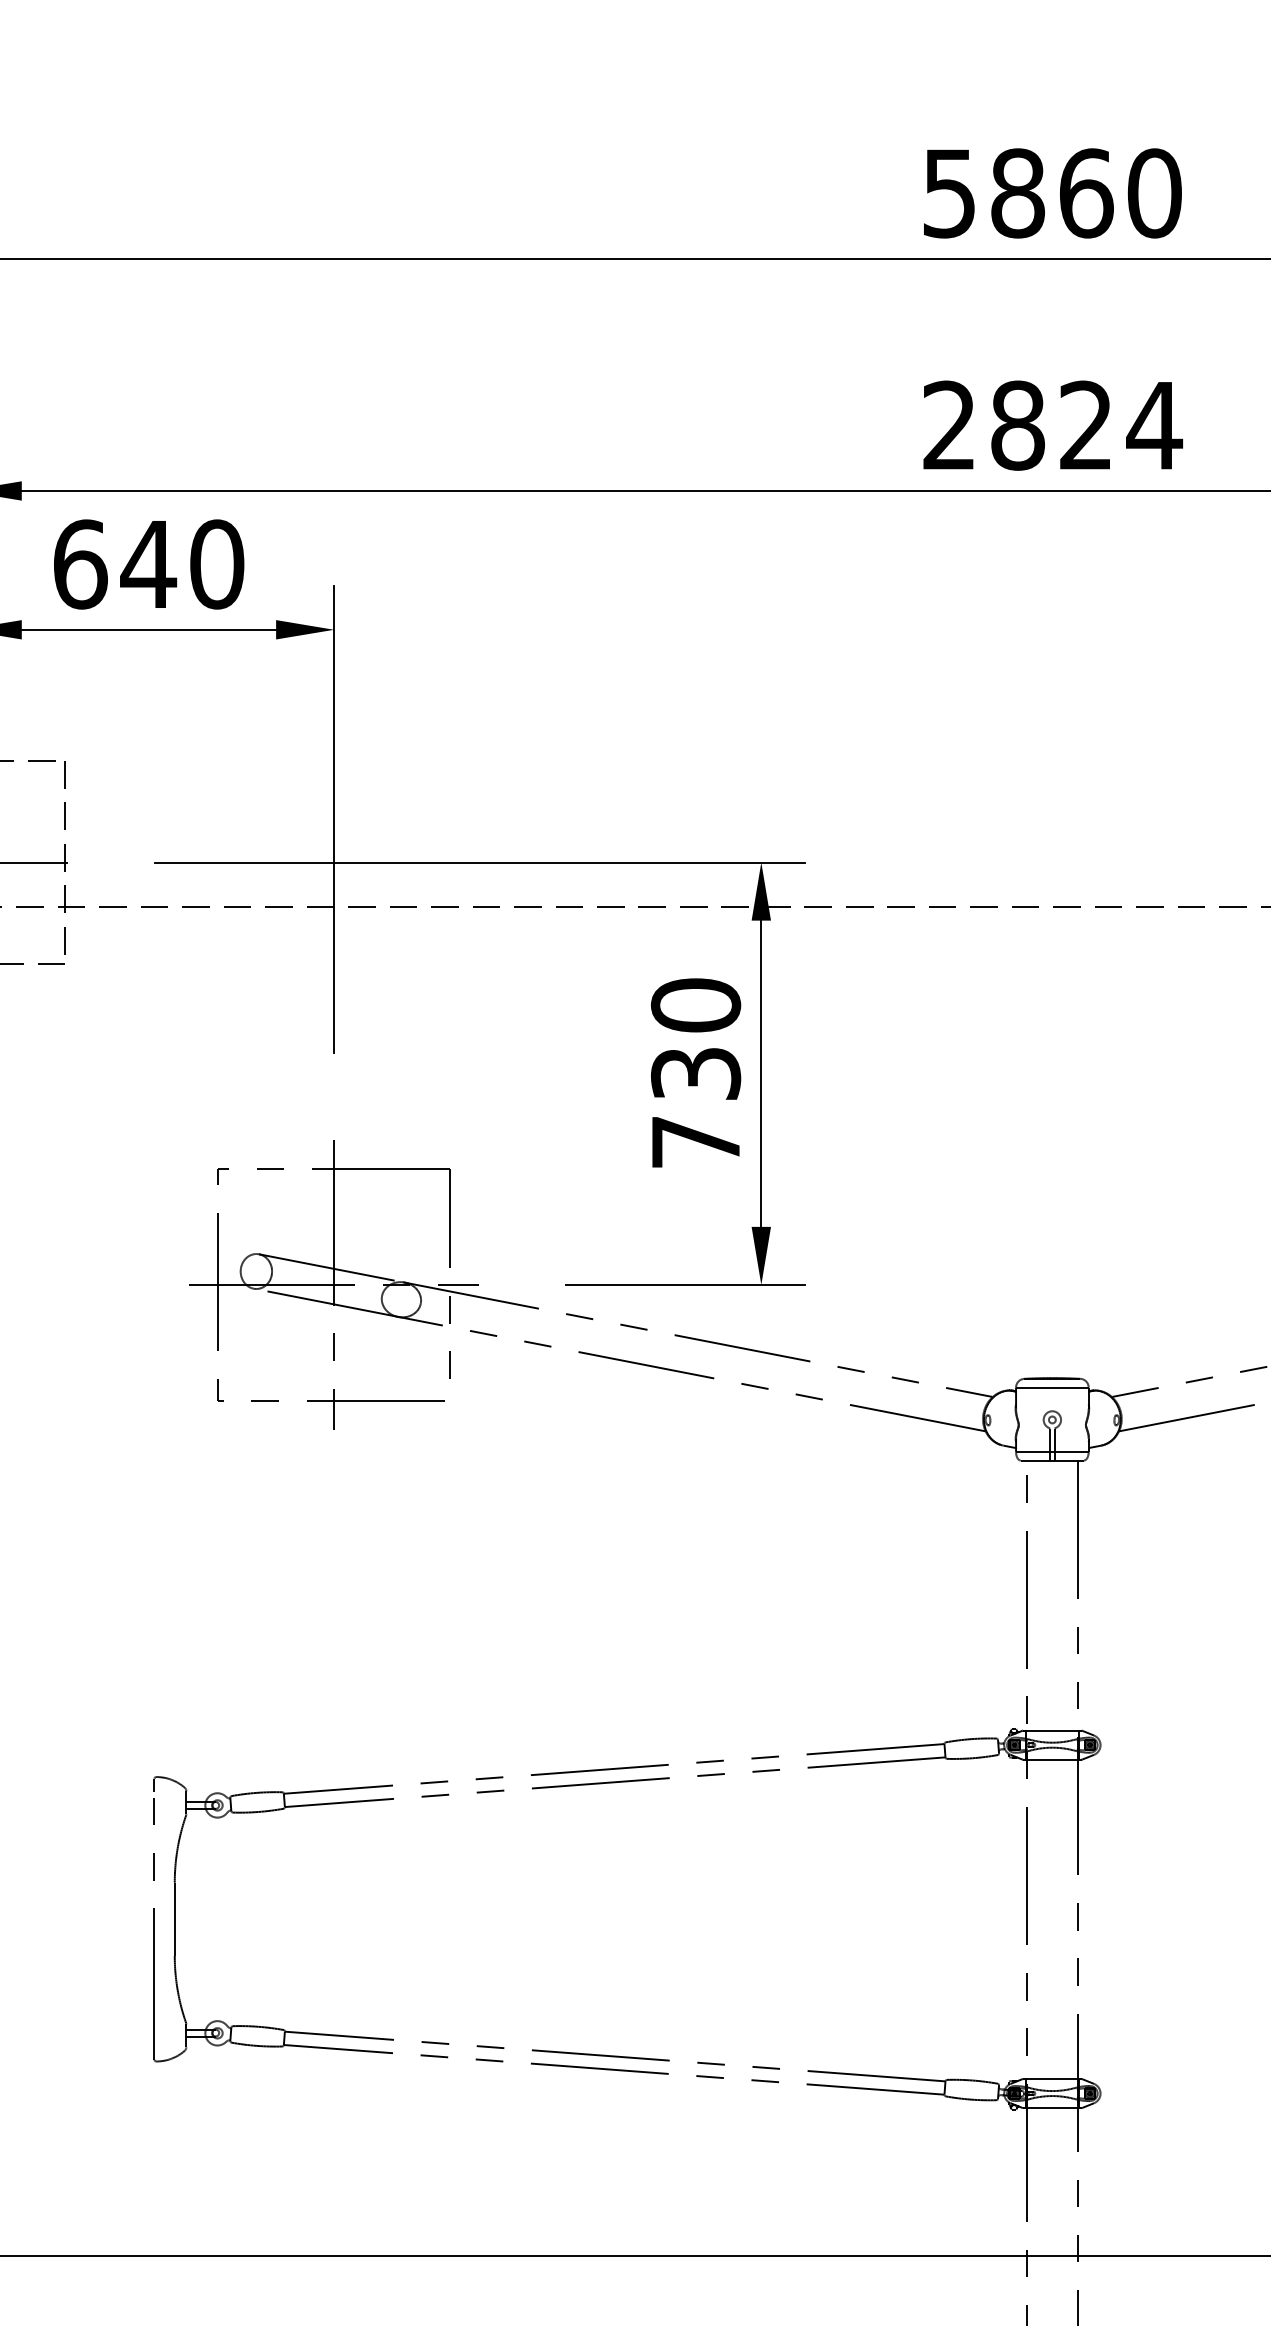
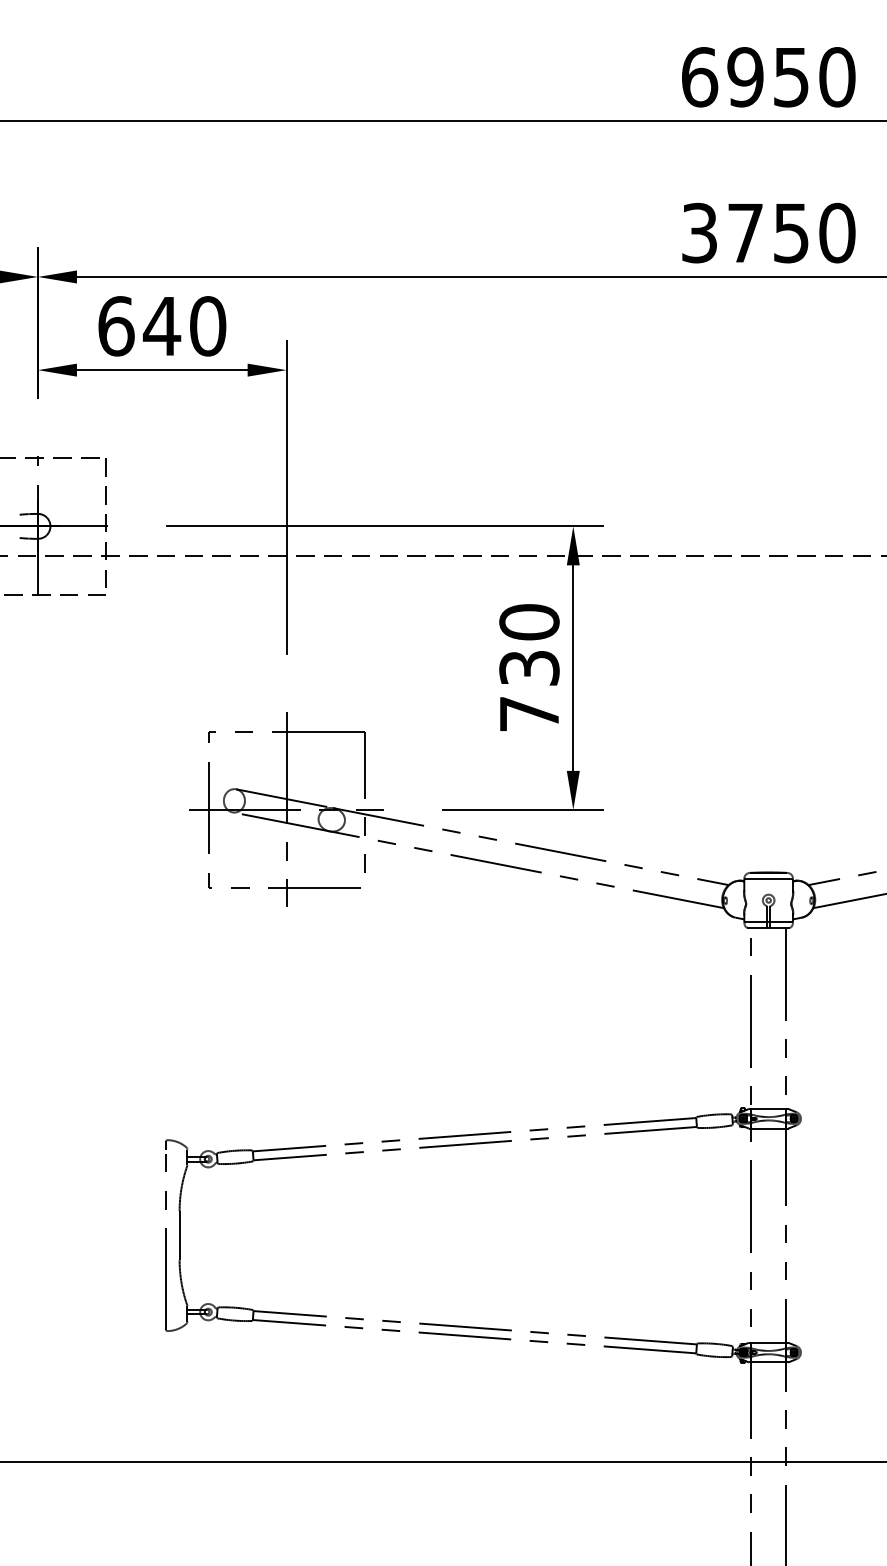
text: (1017, 193) -> (745, 77), 5860 -> 6950
text: (1053, 424) -> (769, 232), 2824 -> 3750

